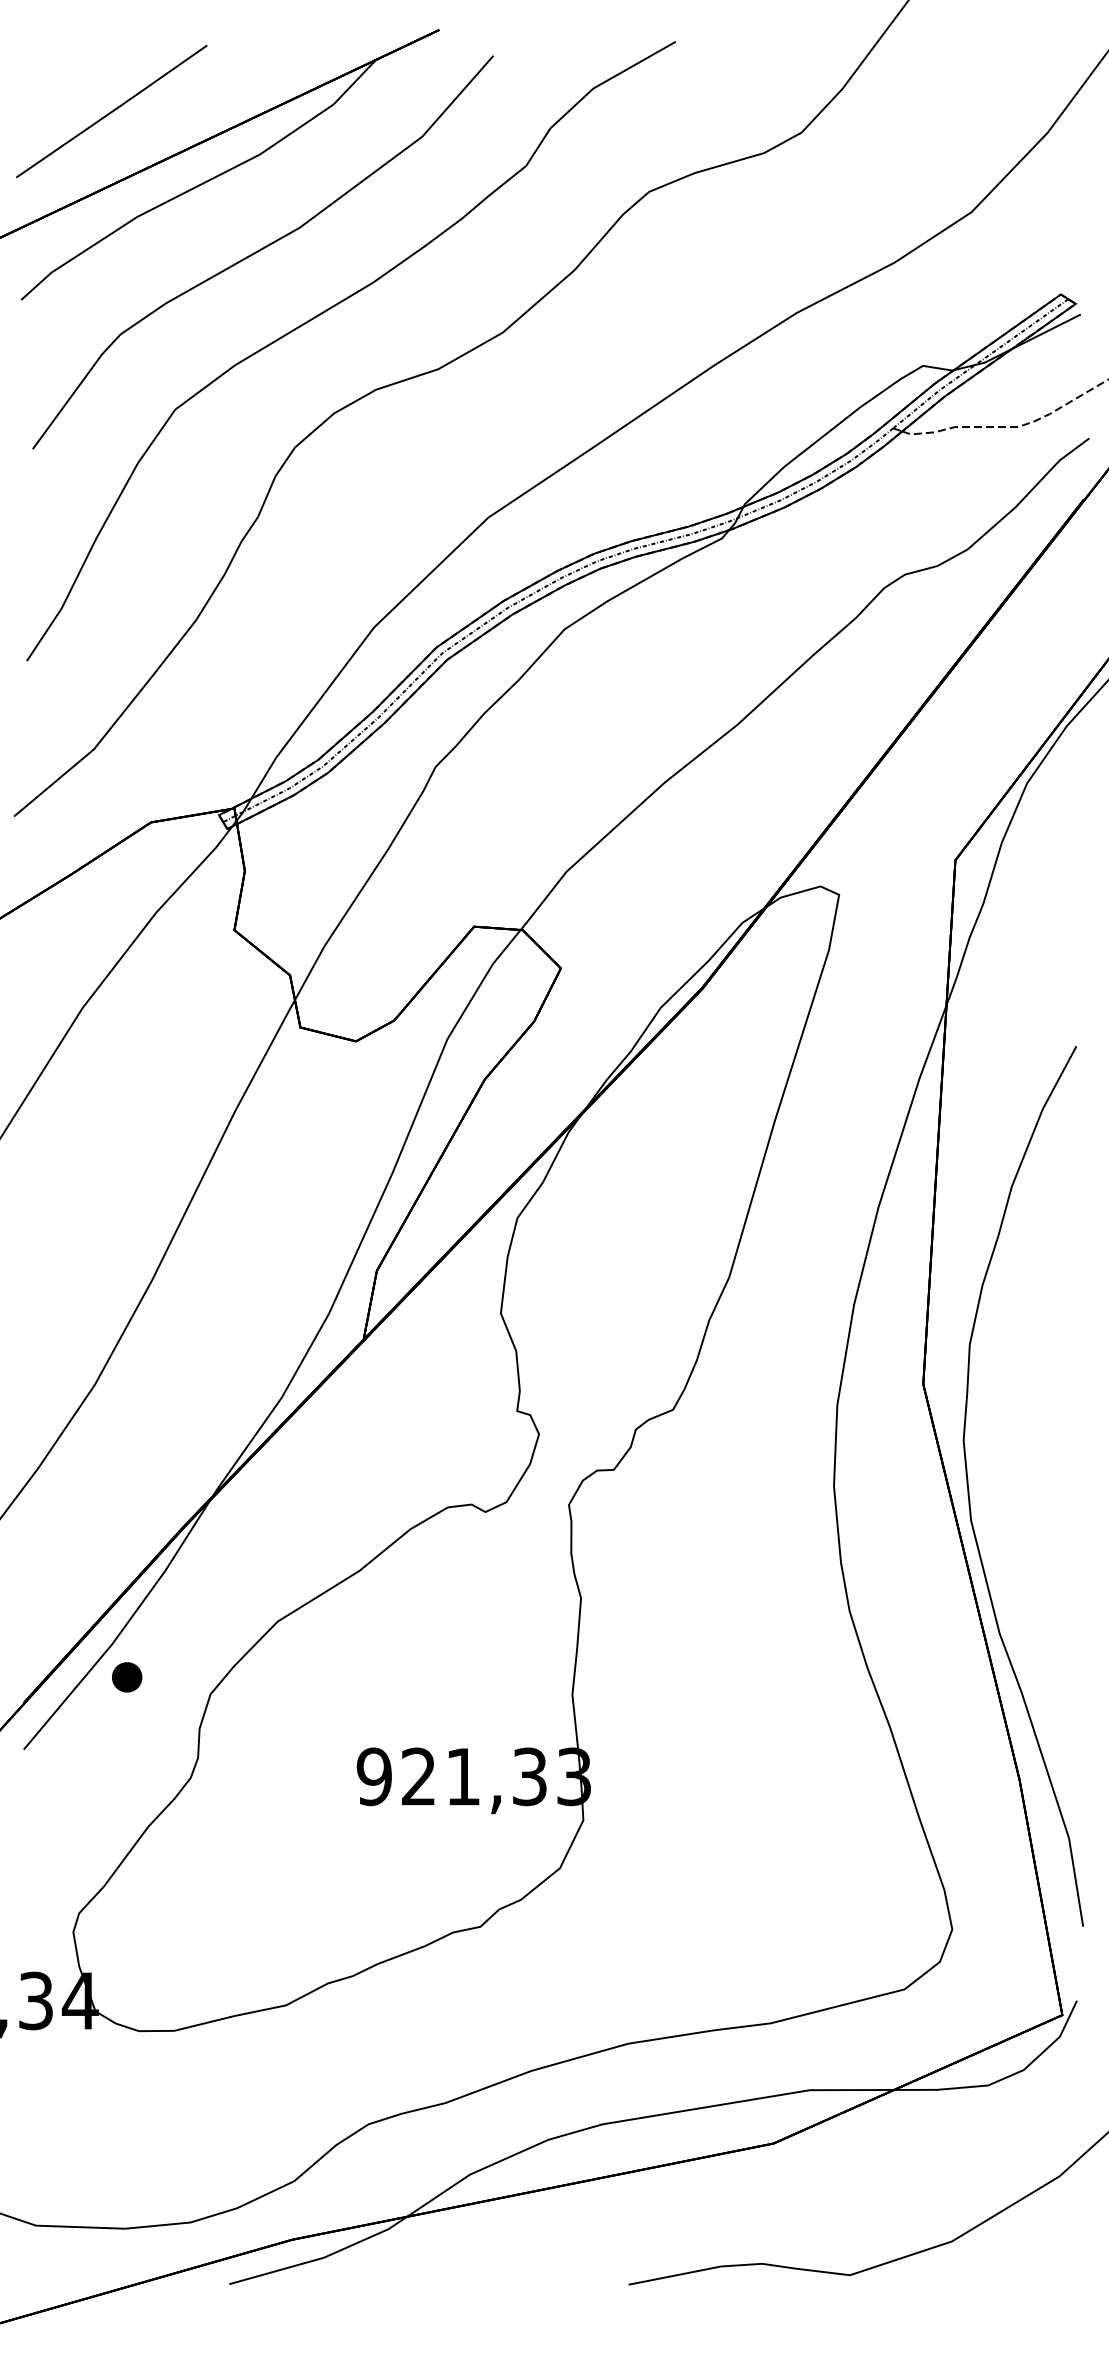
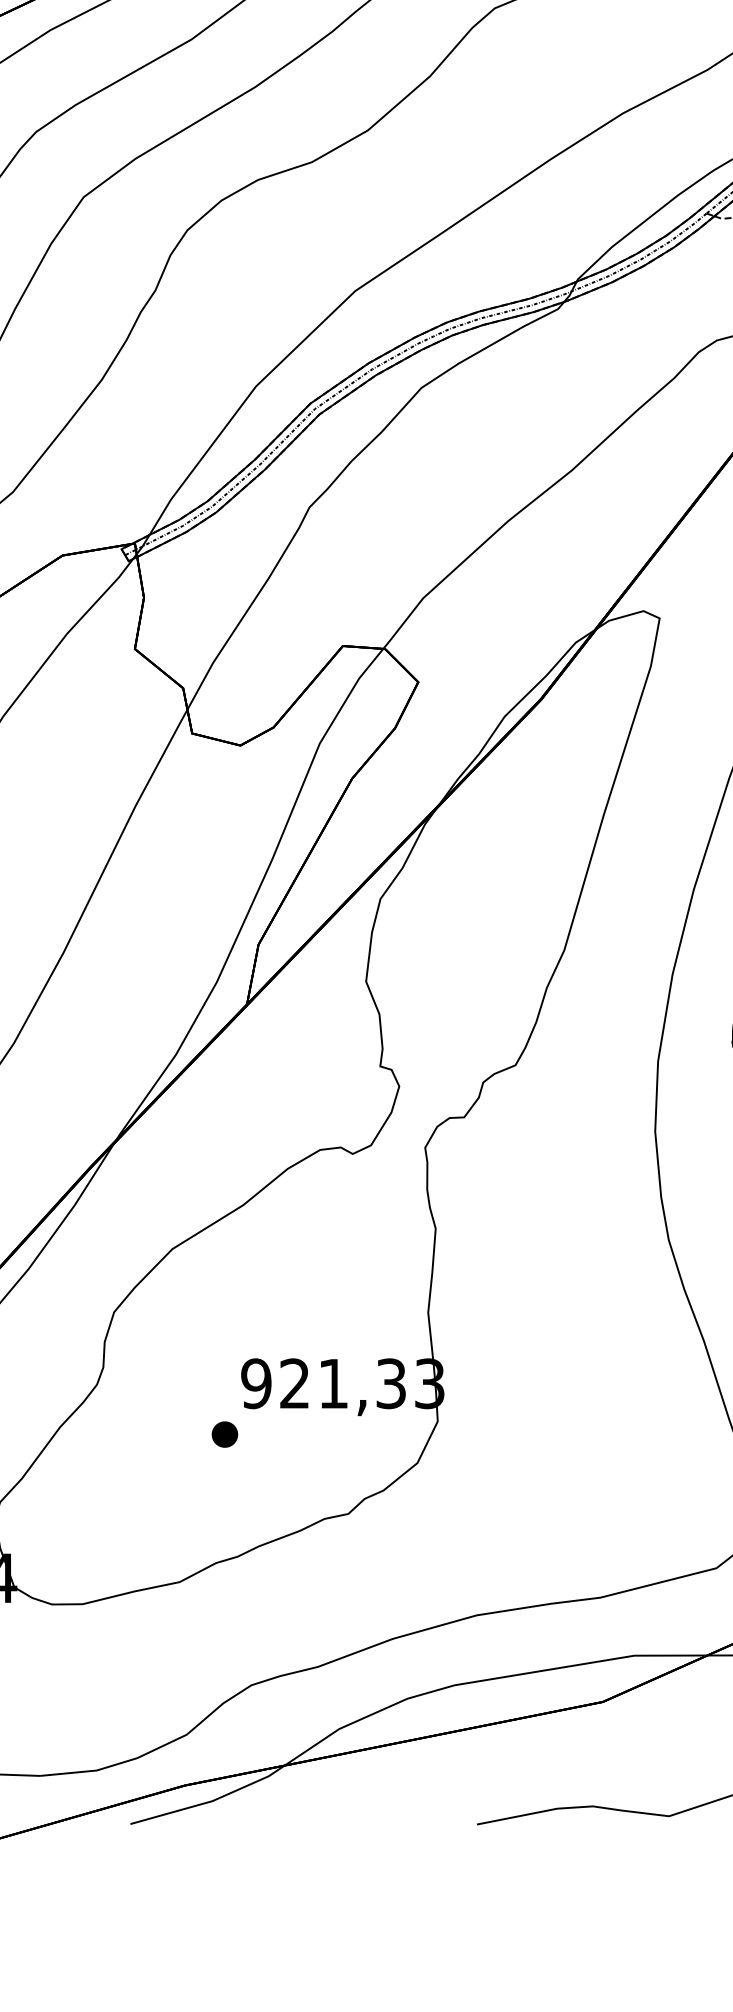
part: (127, 1677) -> (225, 1434), moved

